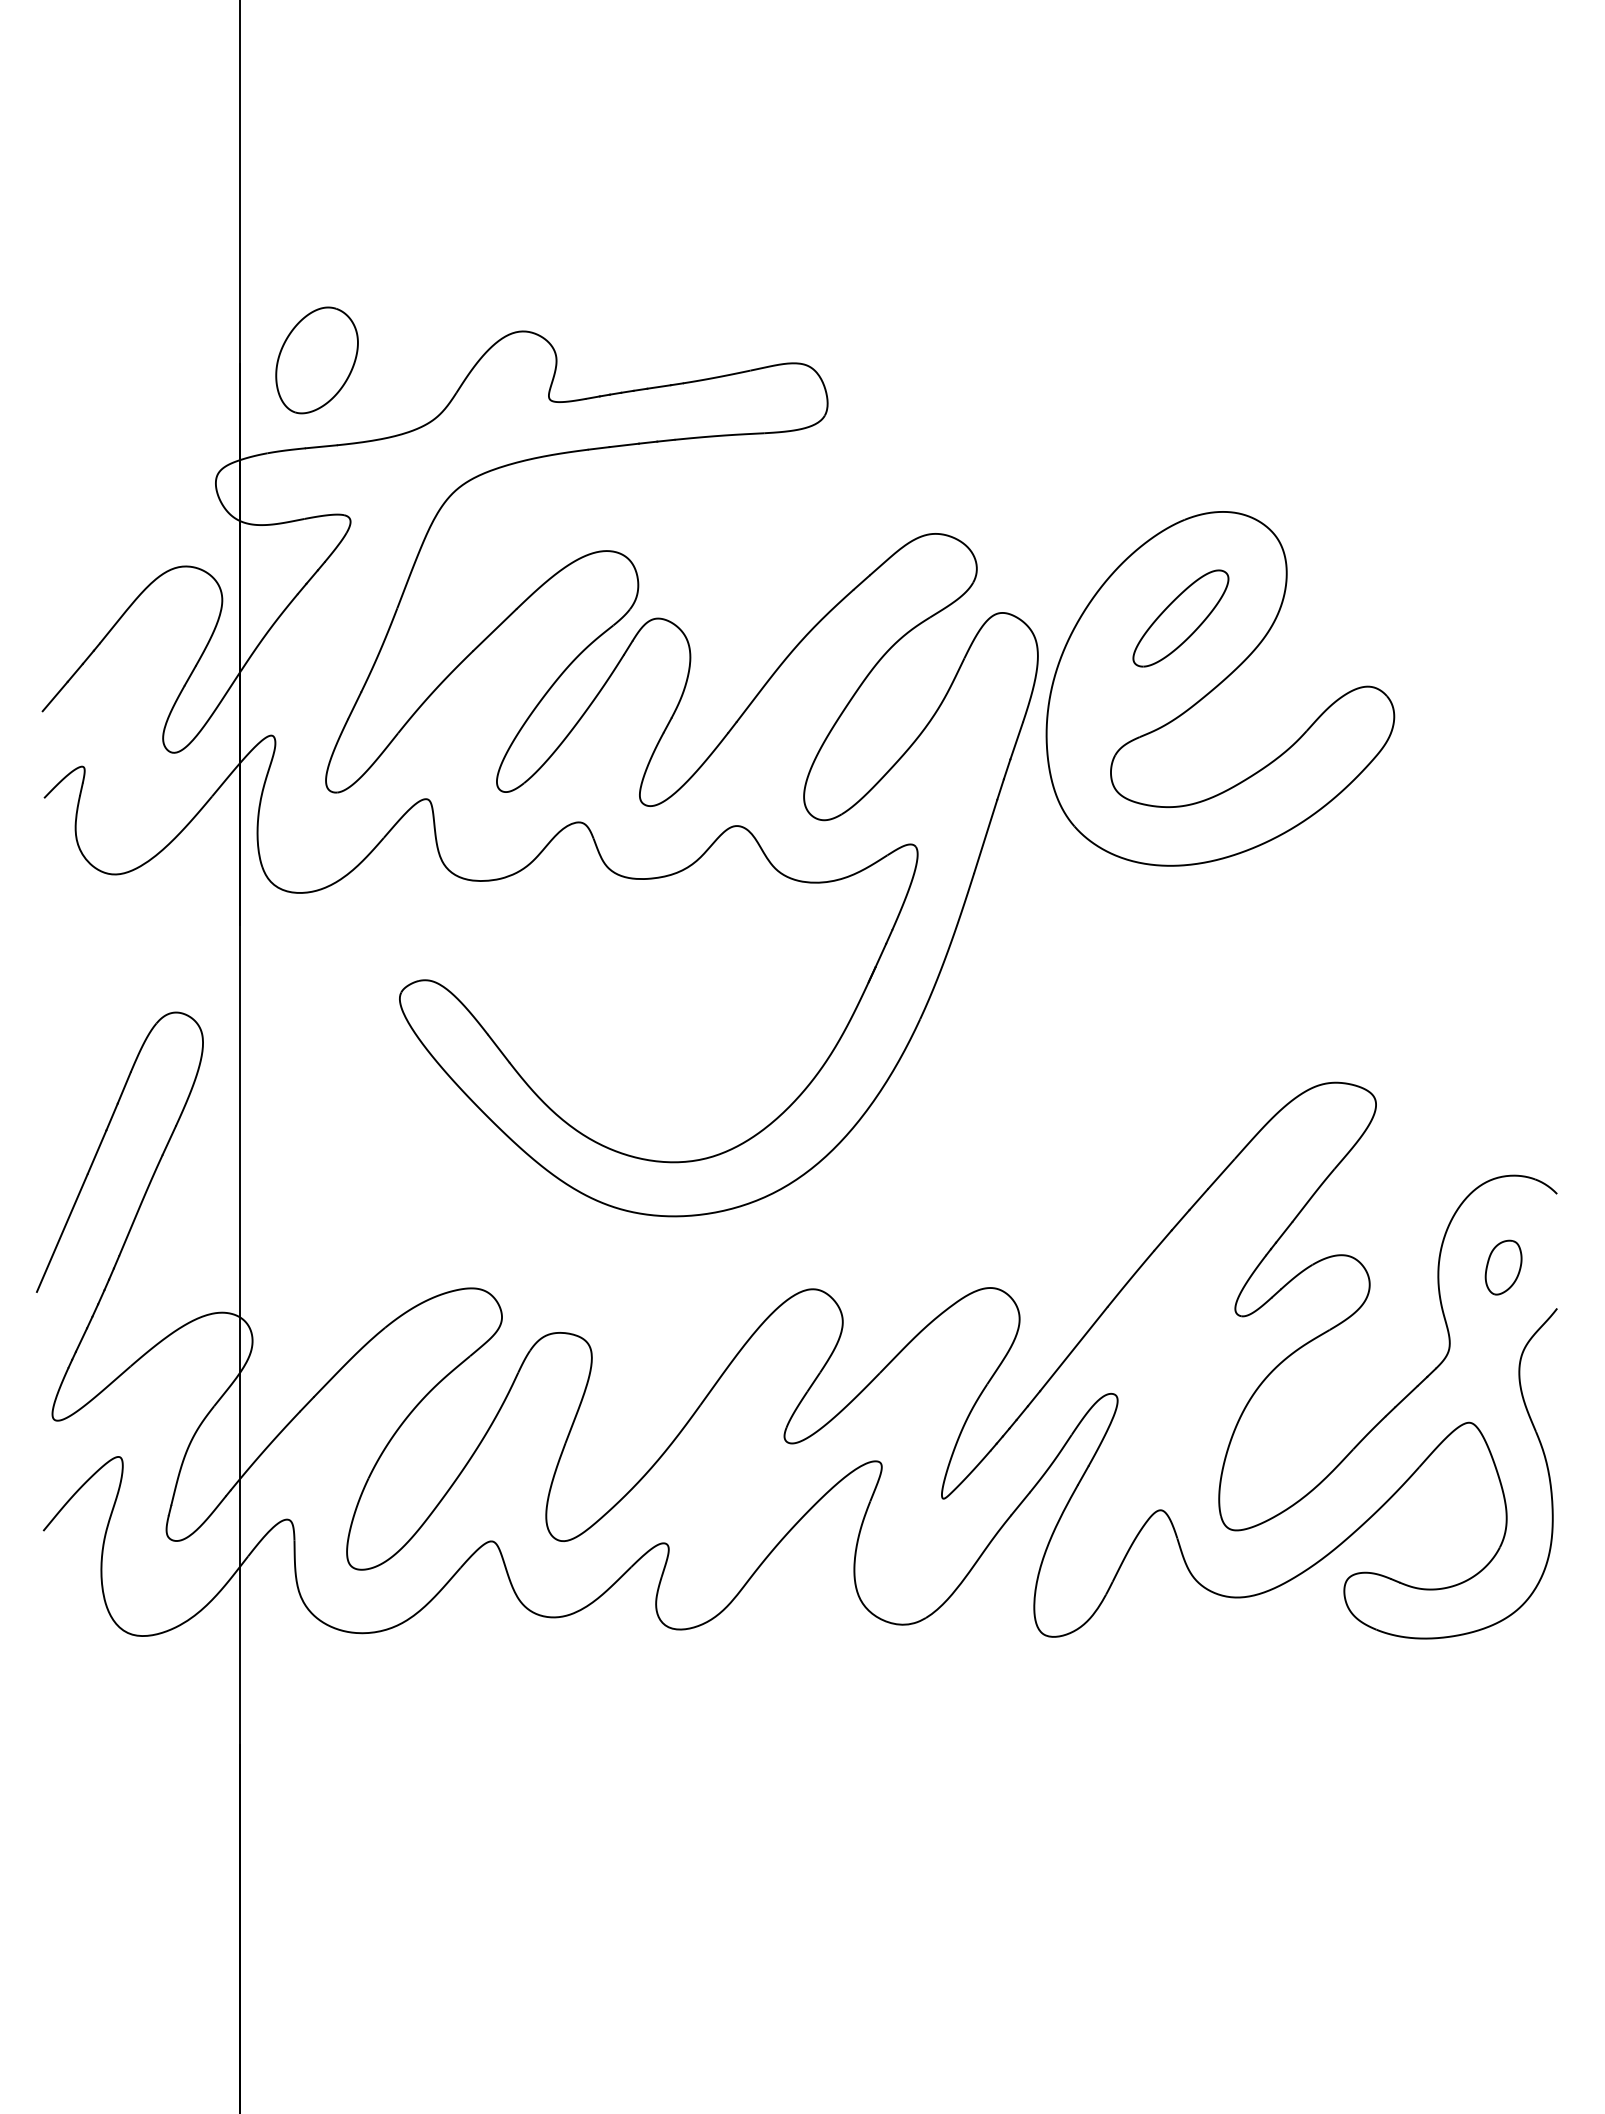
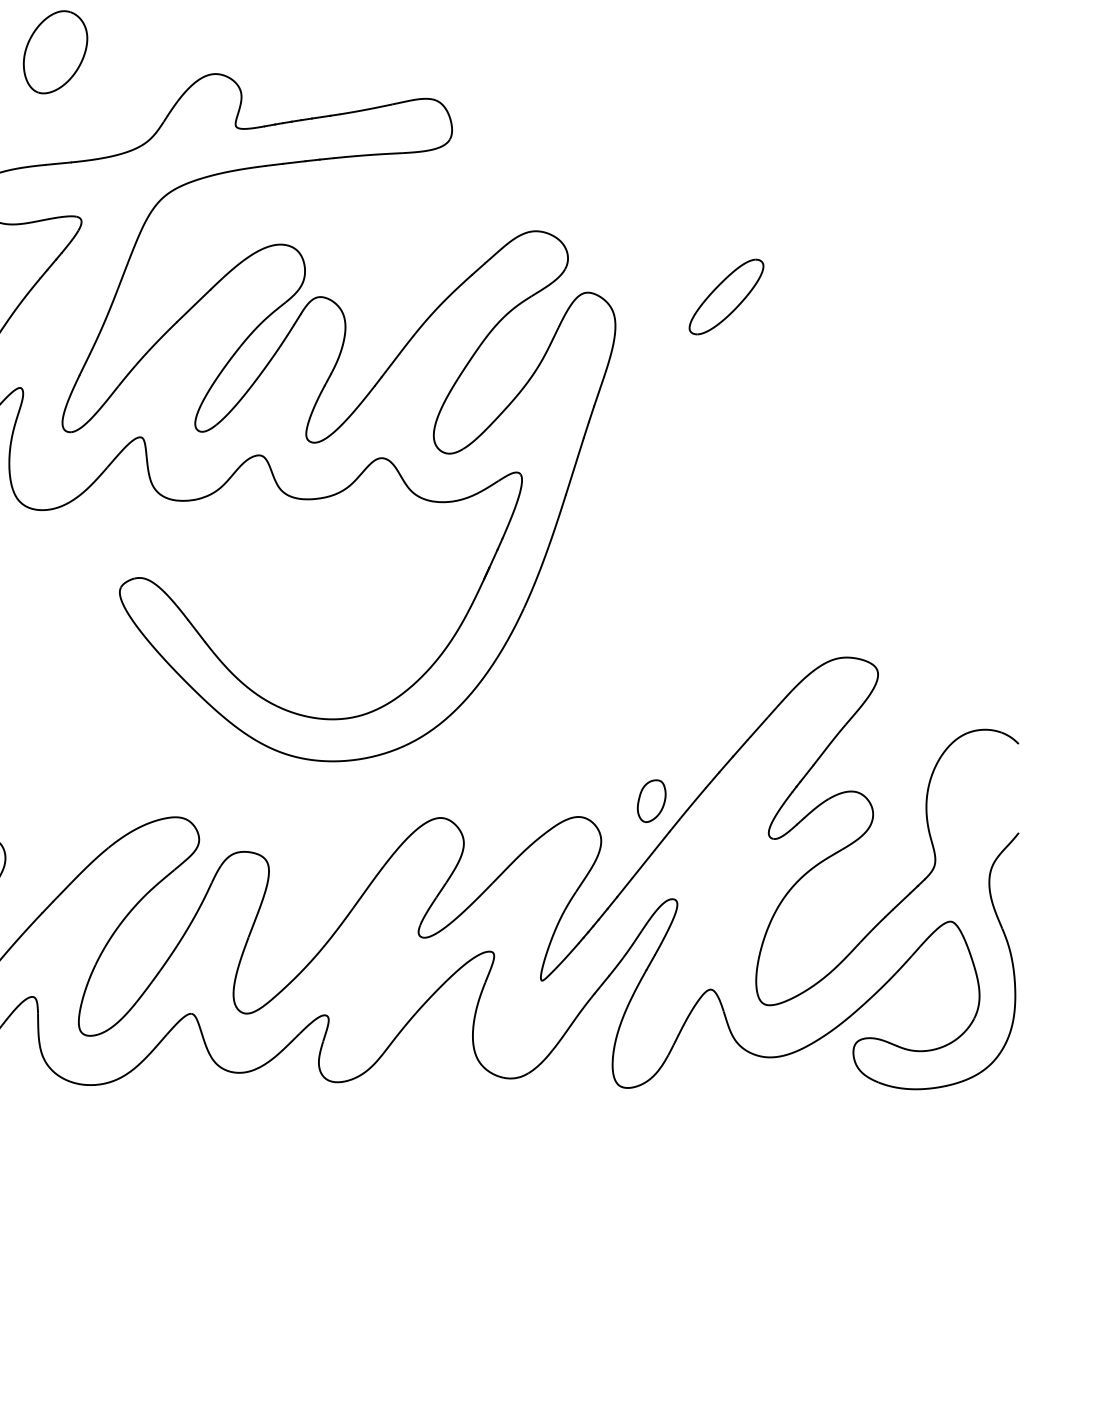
part: (316, 360) -> (55, 52), moved
part: (1220, 688) -> (757, 351), removed
part: (1503, 1267) -> (651, 801), moved

